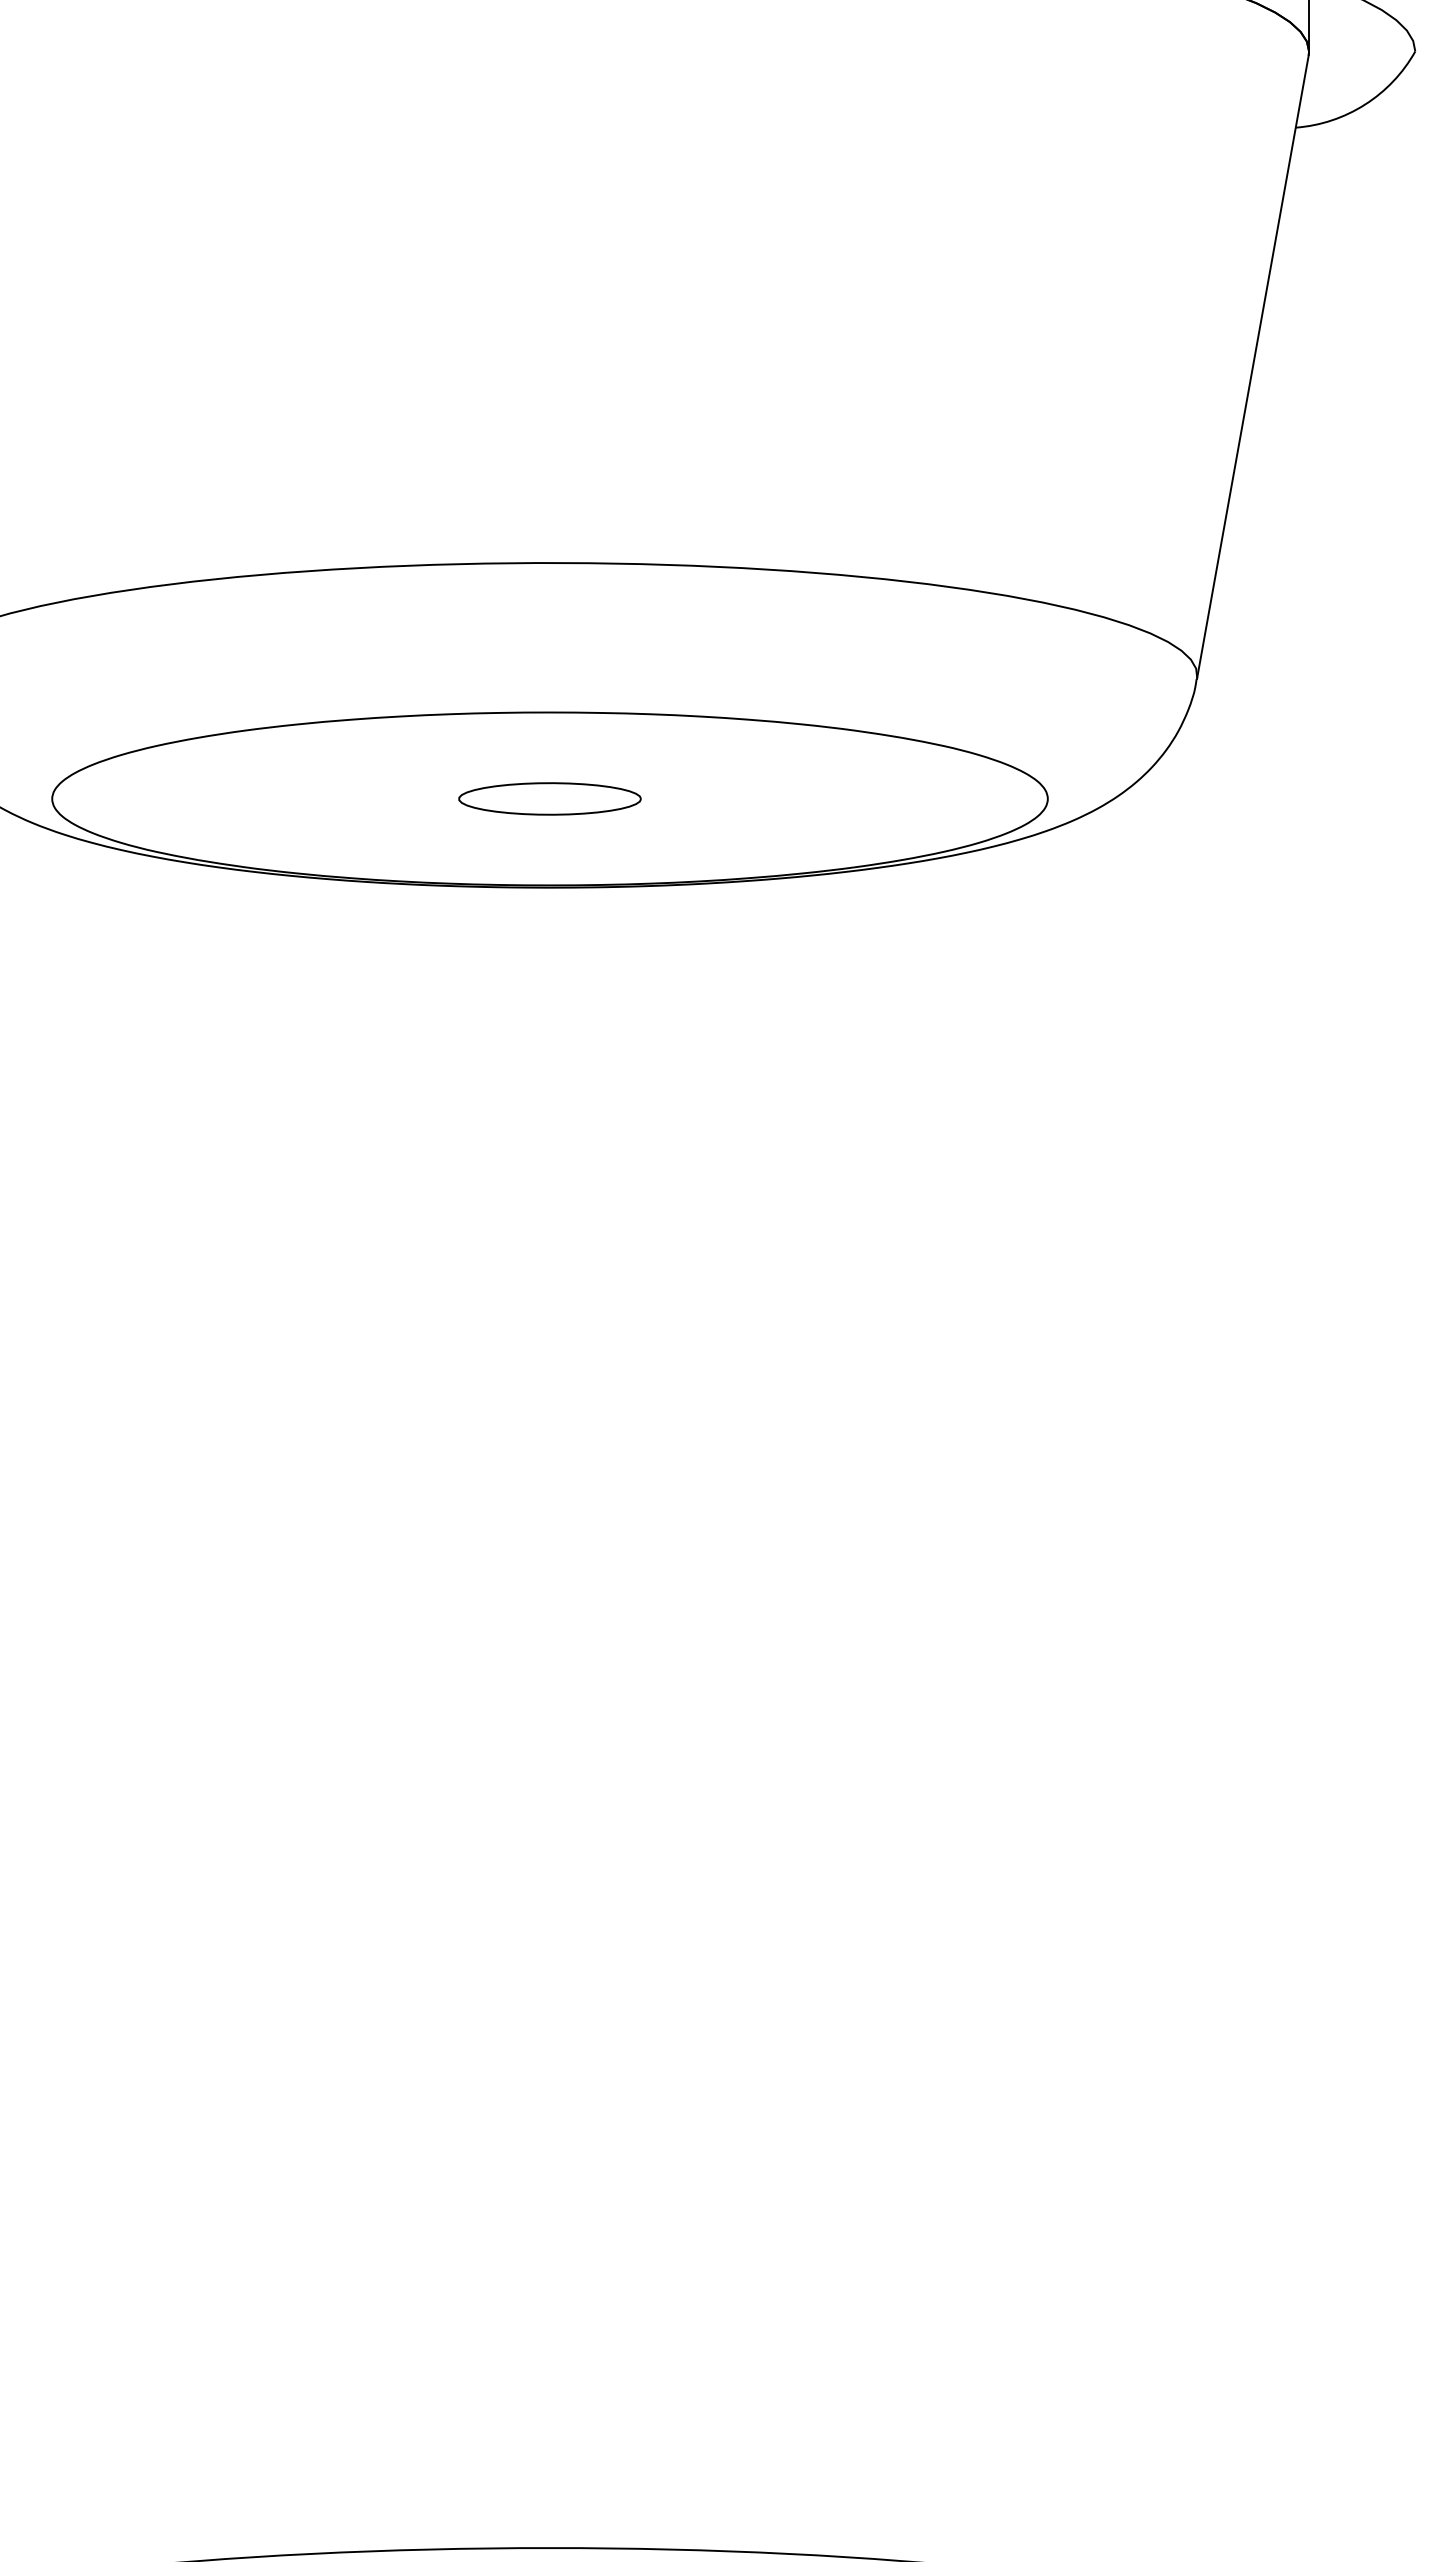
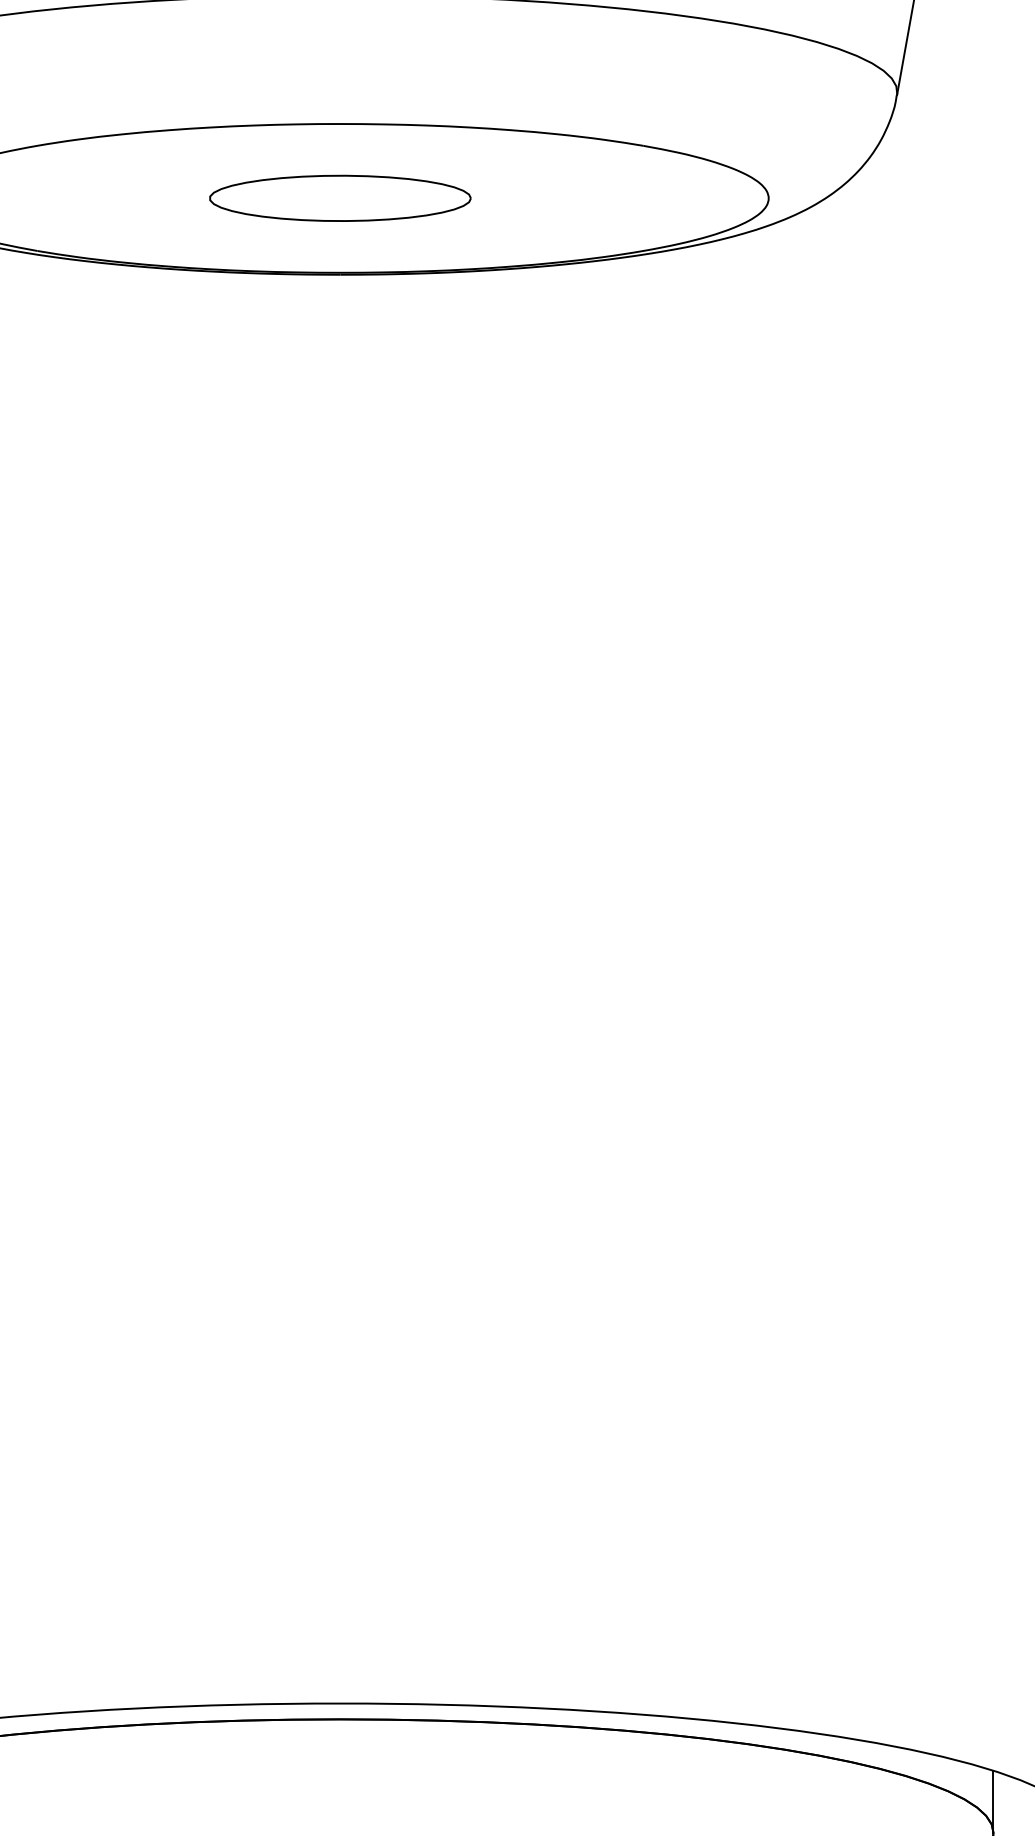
part: (549, 798) -> (339, 198), size x1.67

